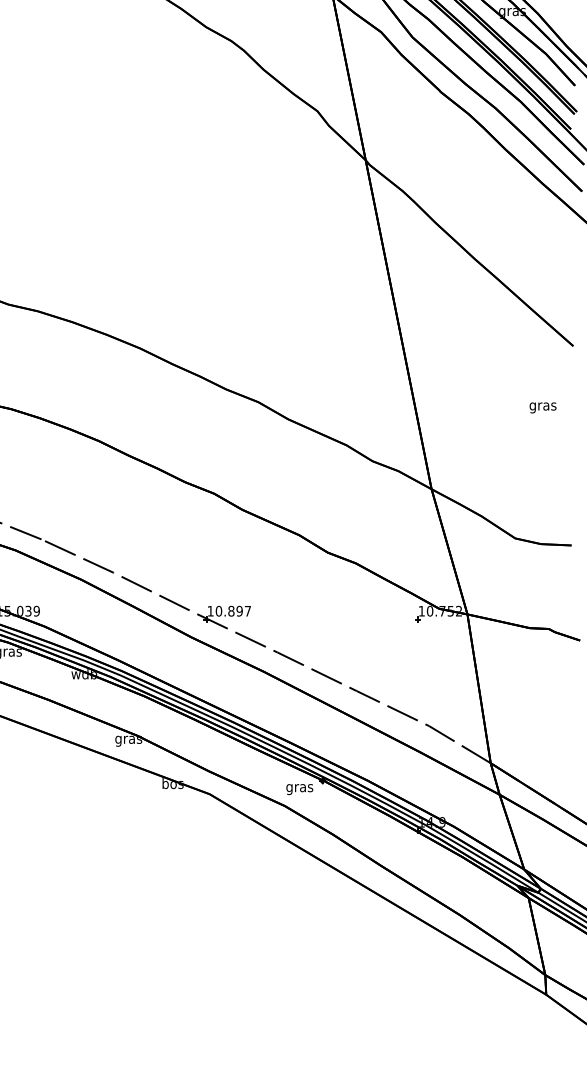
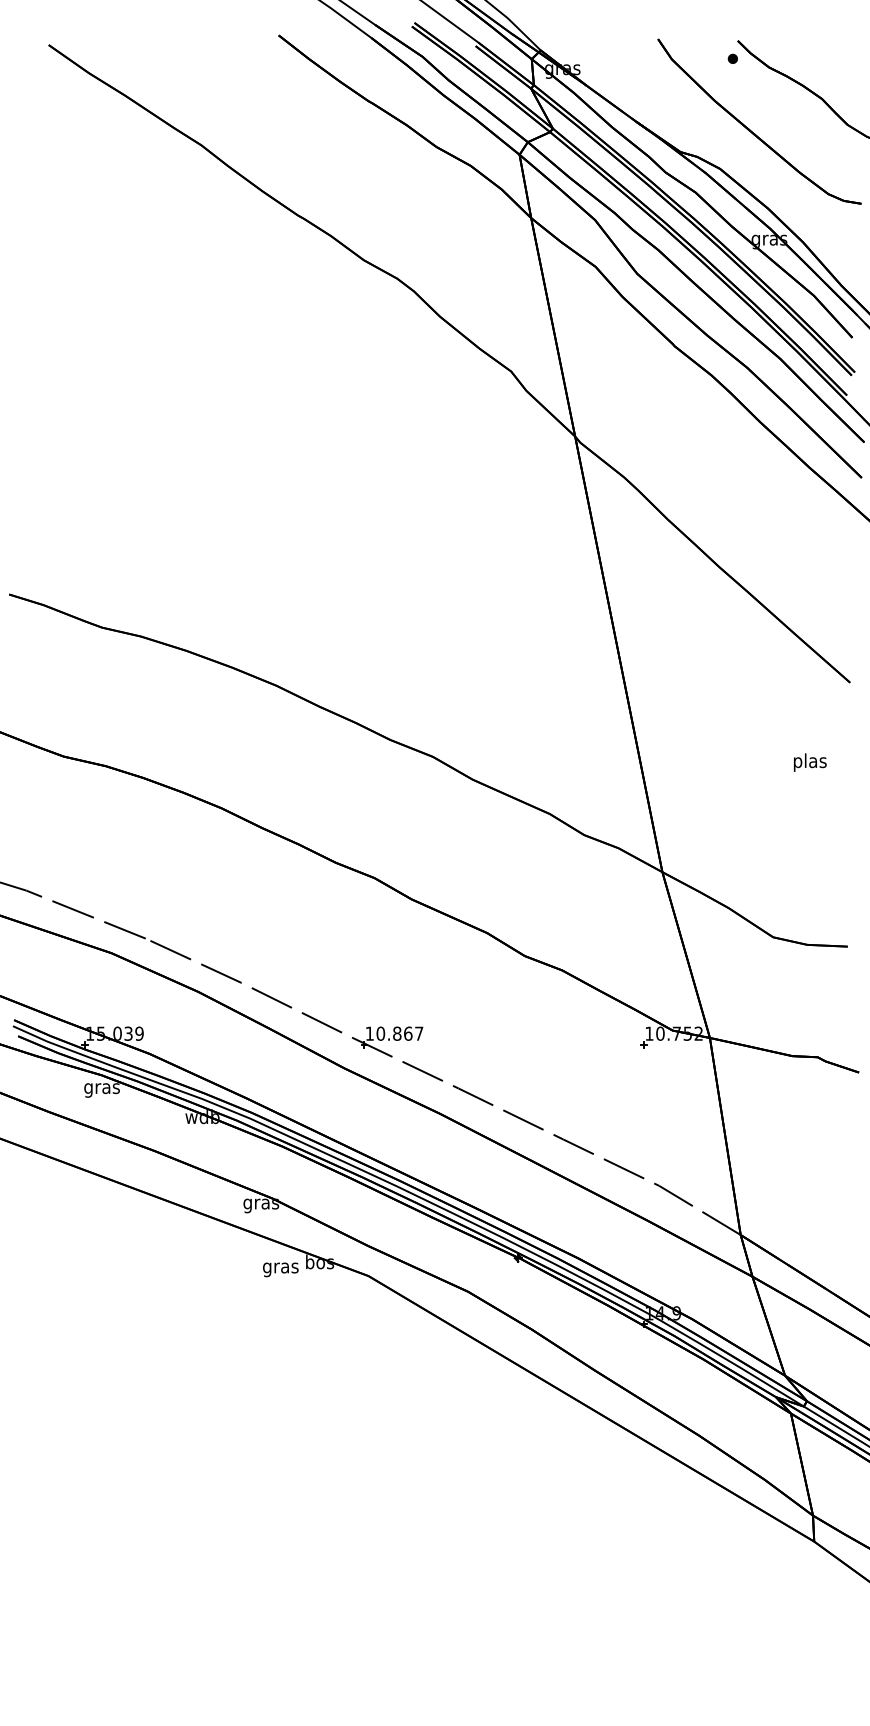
text: (542, 406) -> (809, 762), gras -> plas
text: (239, 611) -> (408, 1033), 10.897 -> 10.867
text: (299, 789) -> (280, 1269), moved

